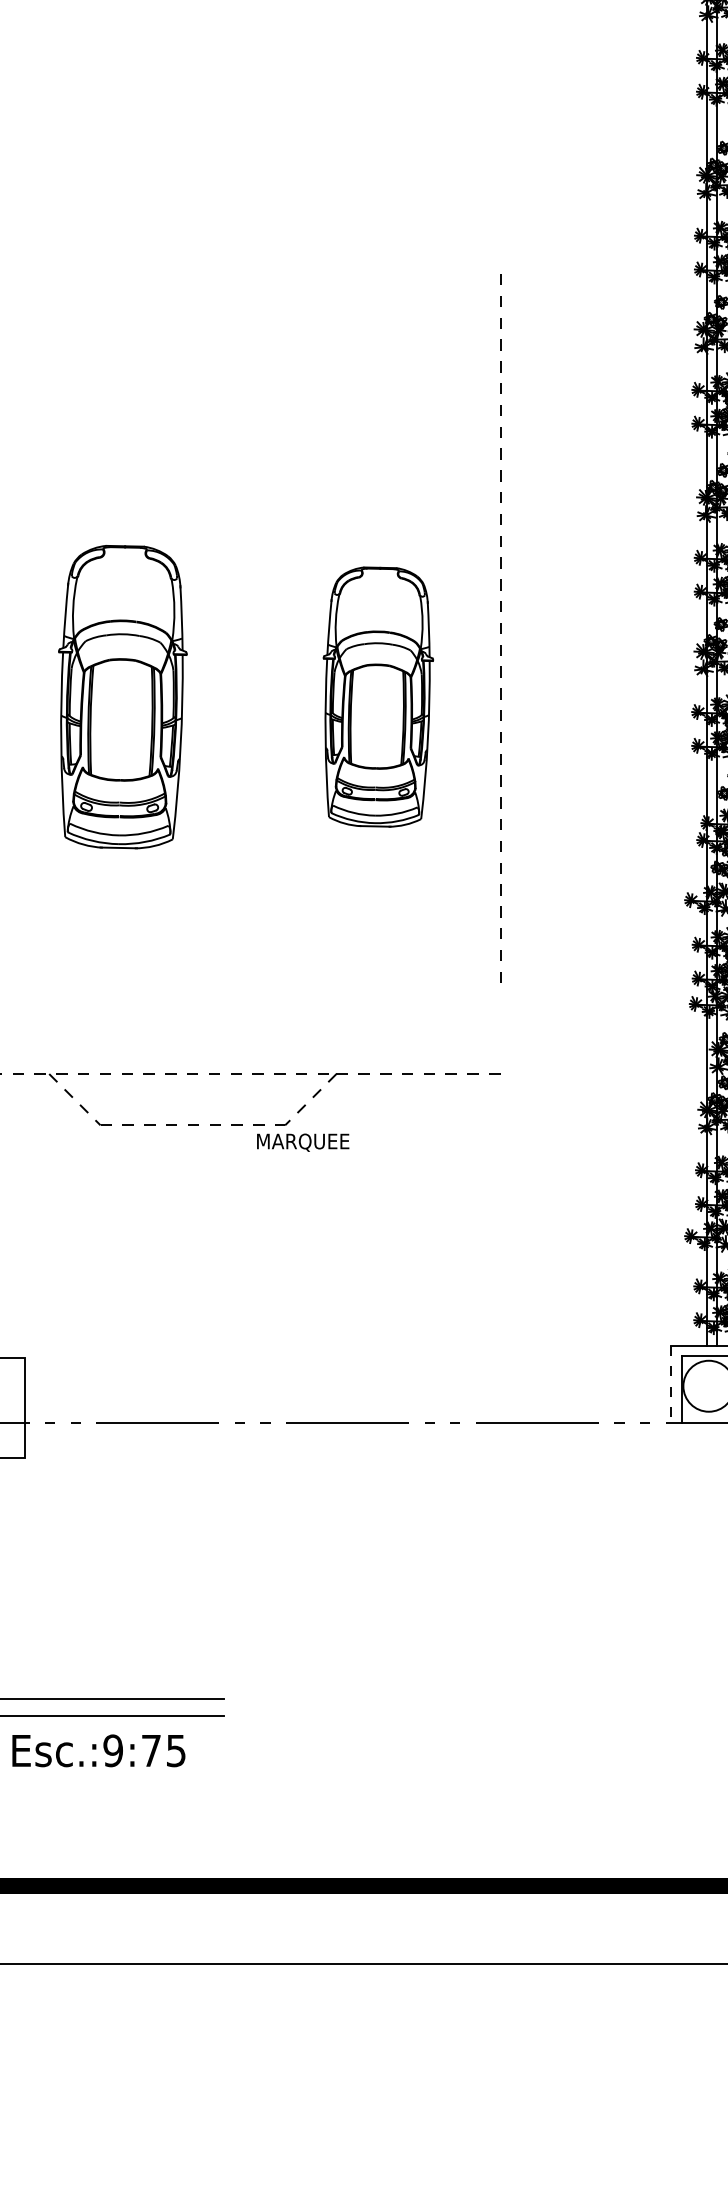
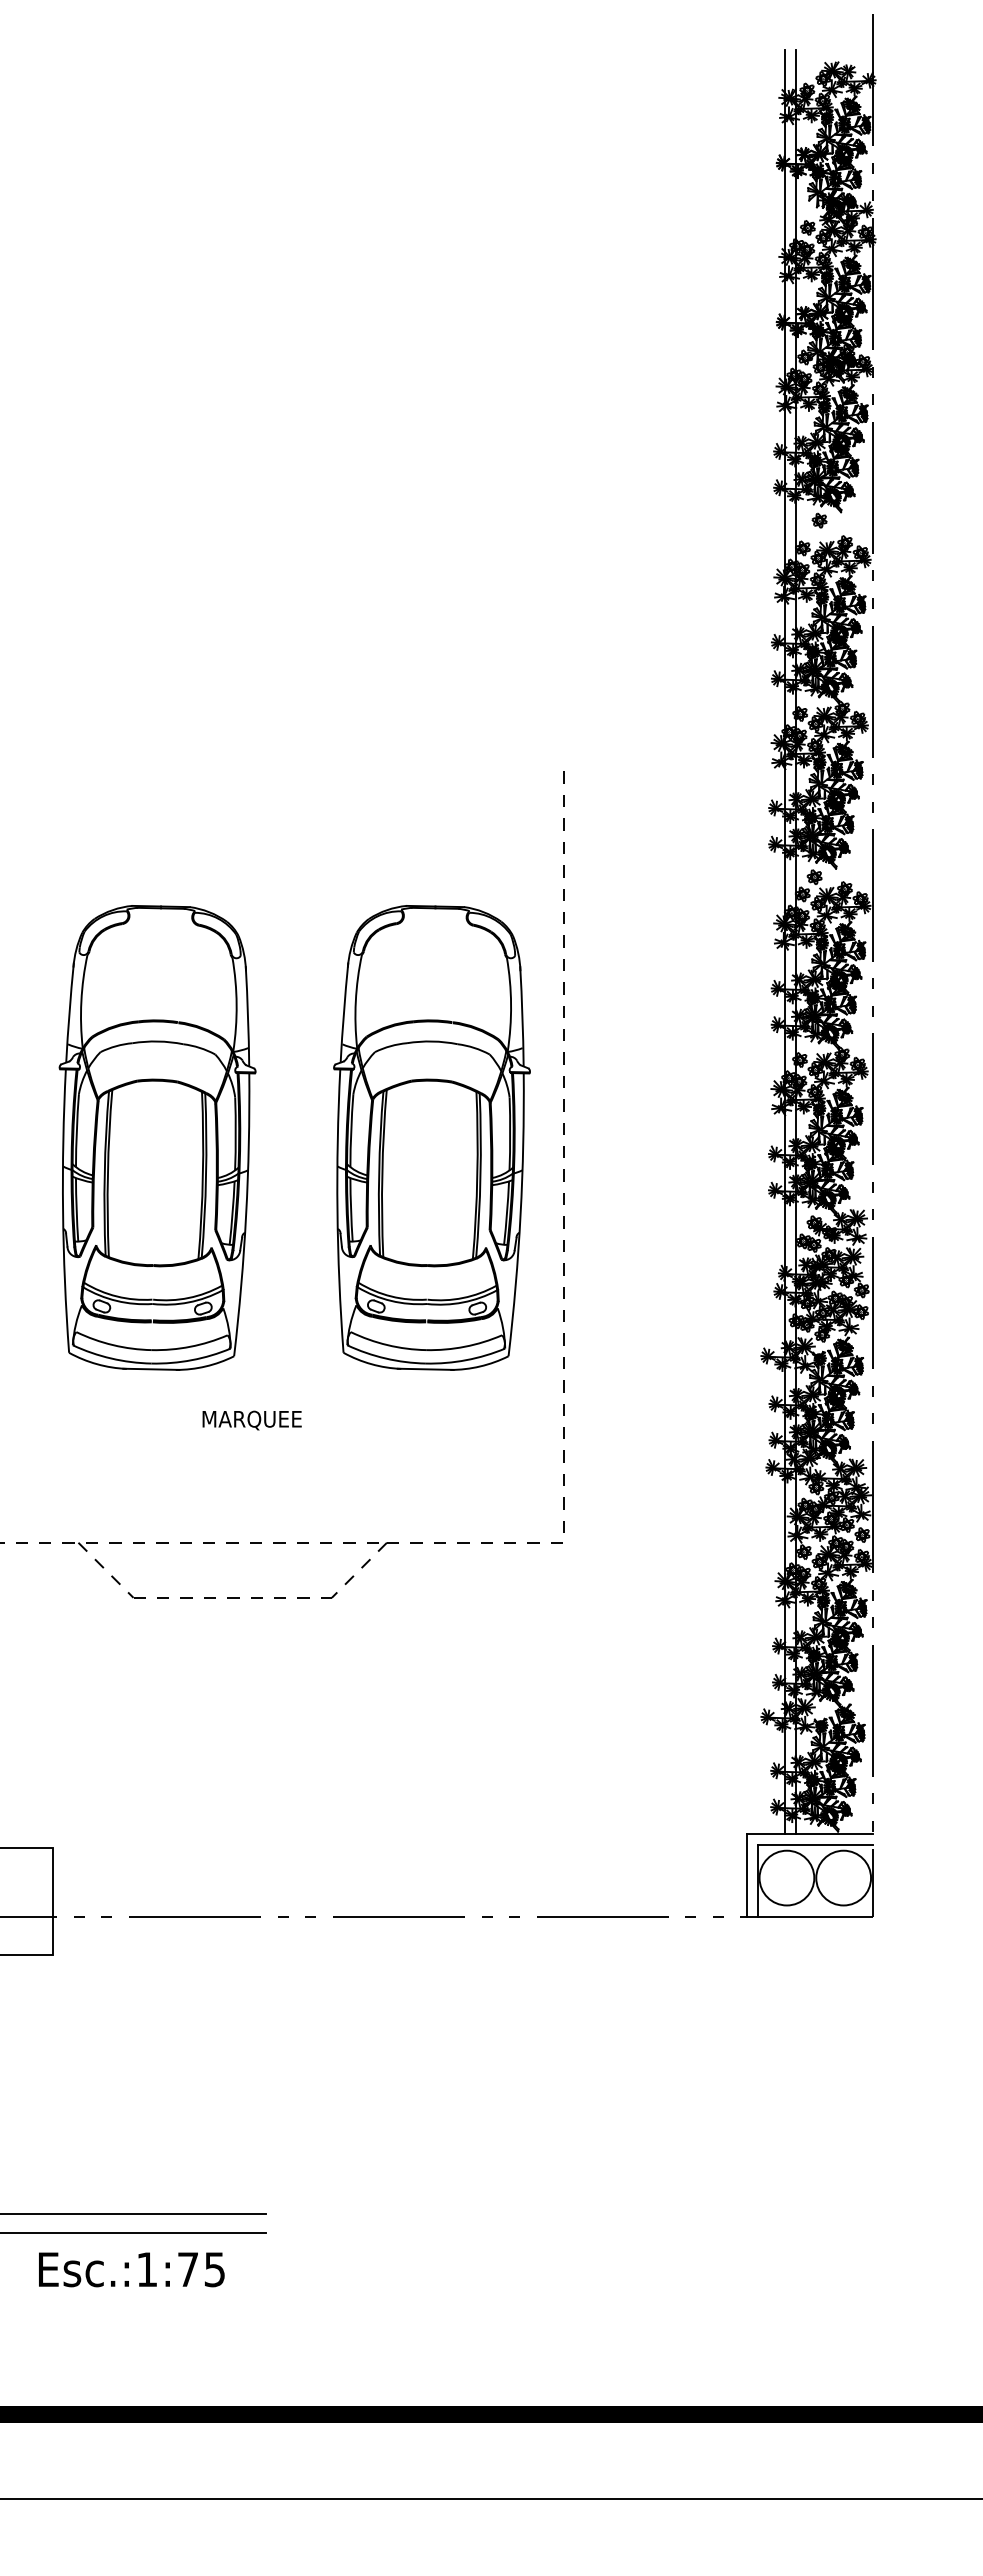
line: (500, 627) -> (563, 1151), moved
part: (122, 696) -> (157, 1137), size x1.43
part: (377, 696) -> (431, 1137), size x1.67
text: (302, 1142) -> (251, 1420), moved
line: (671, 1384) -> (746, 1876), dashed -> solid
text: (112, 1750) -> (146, 2269), Esc.:9:75 -> Esc.:1:75

